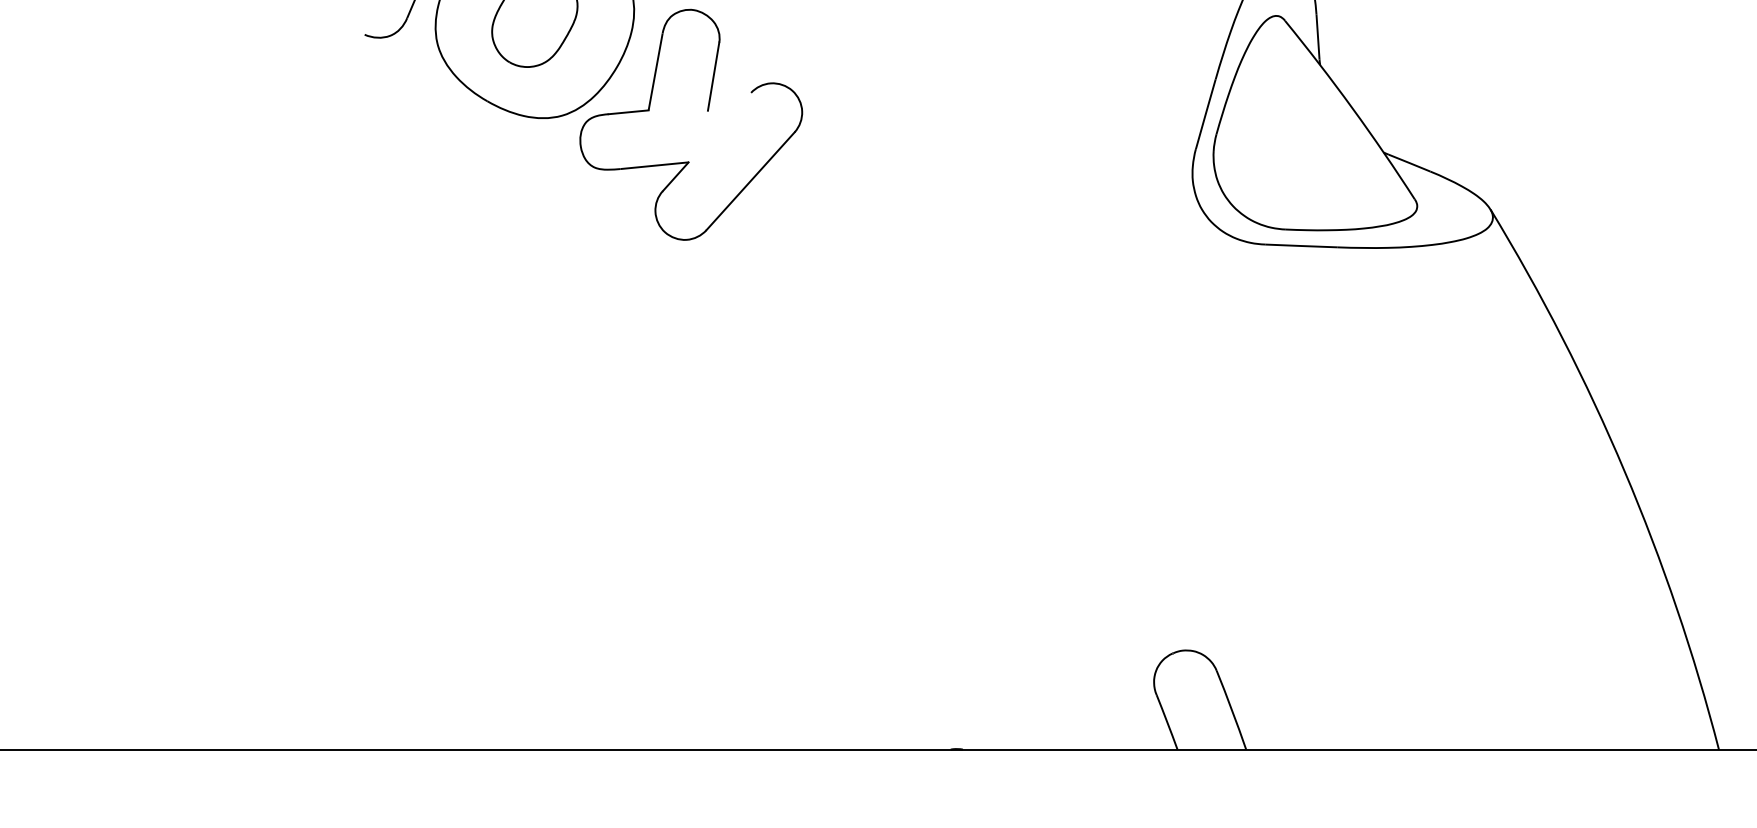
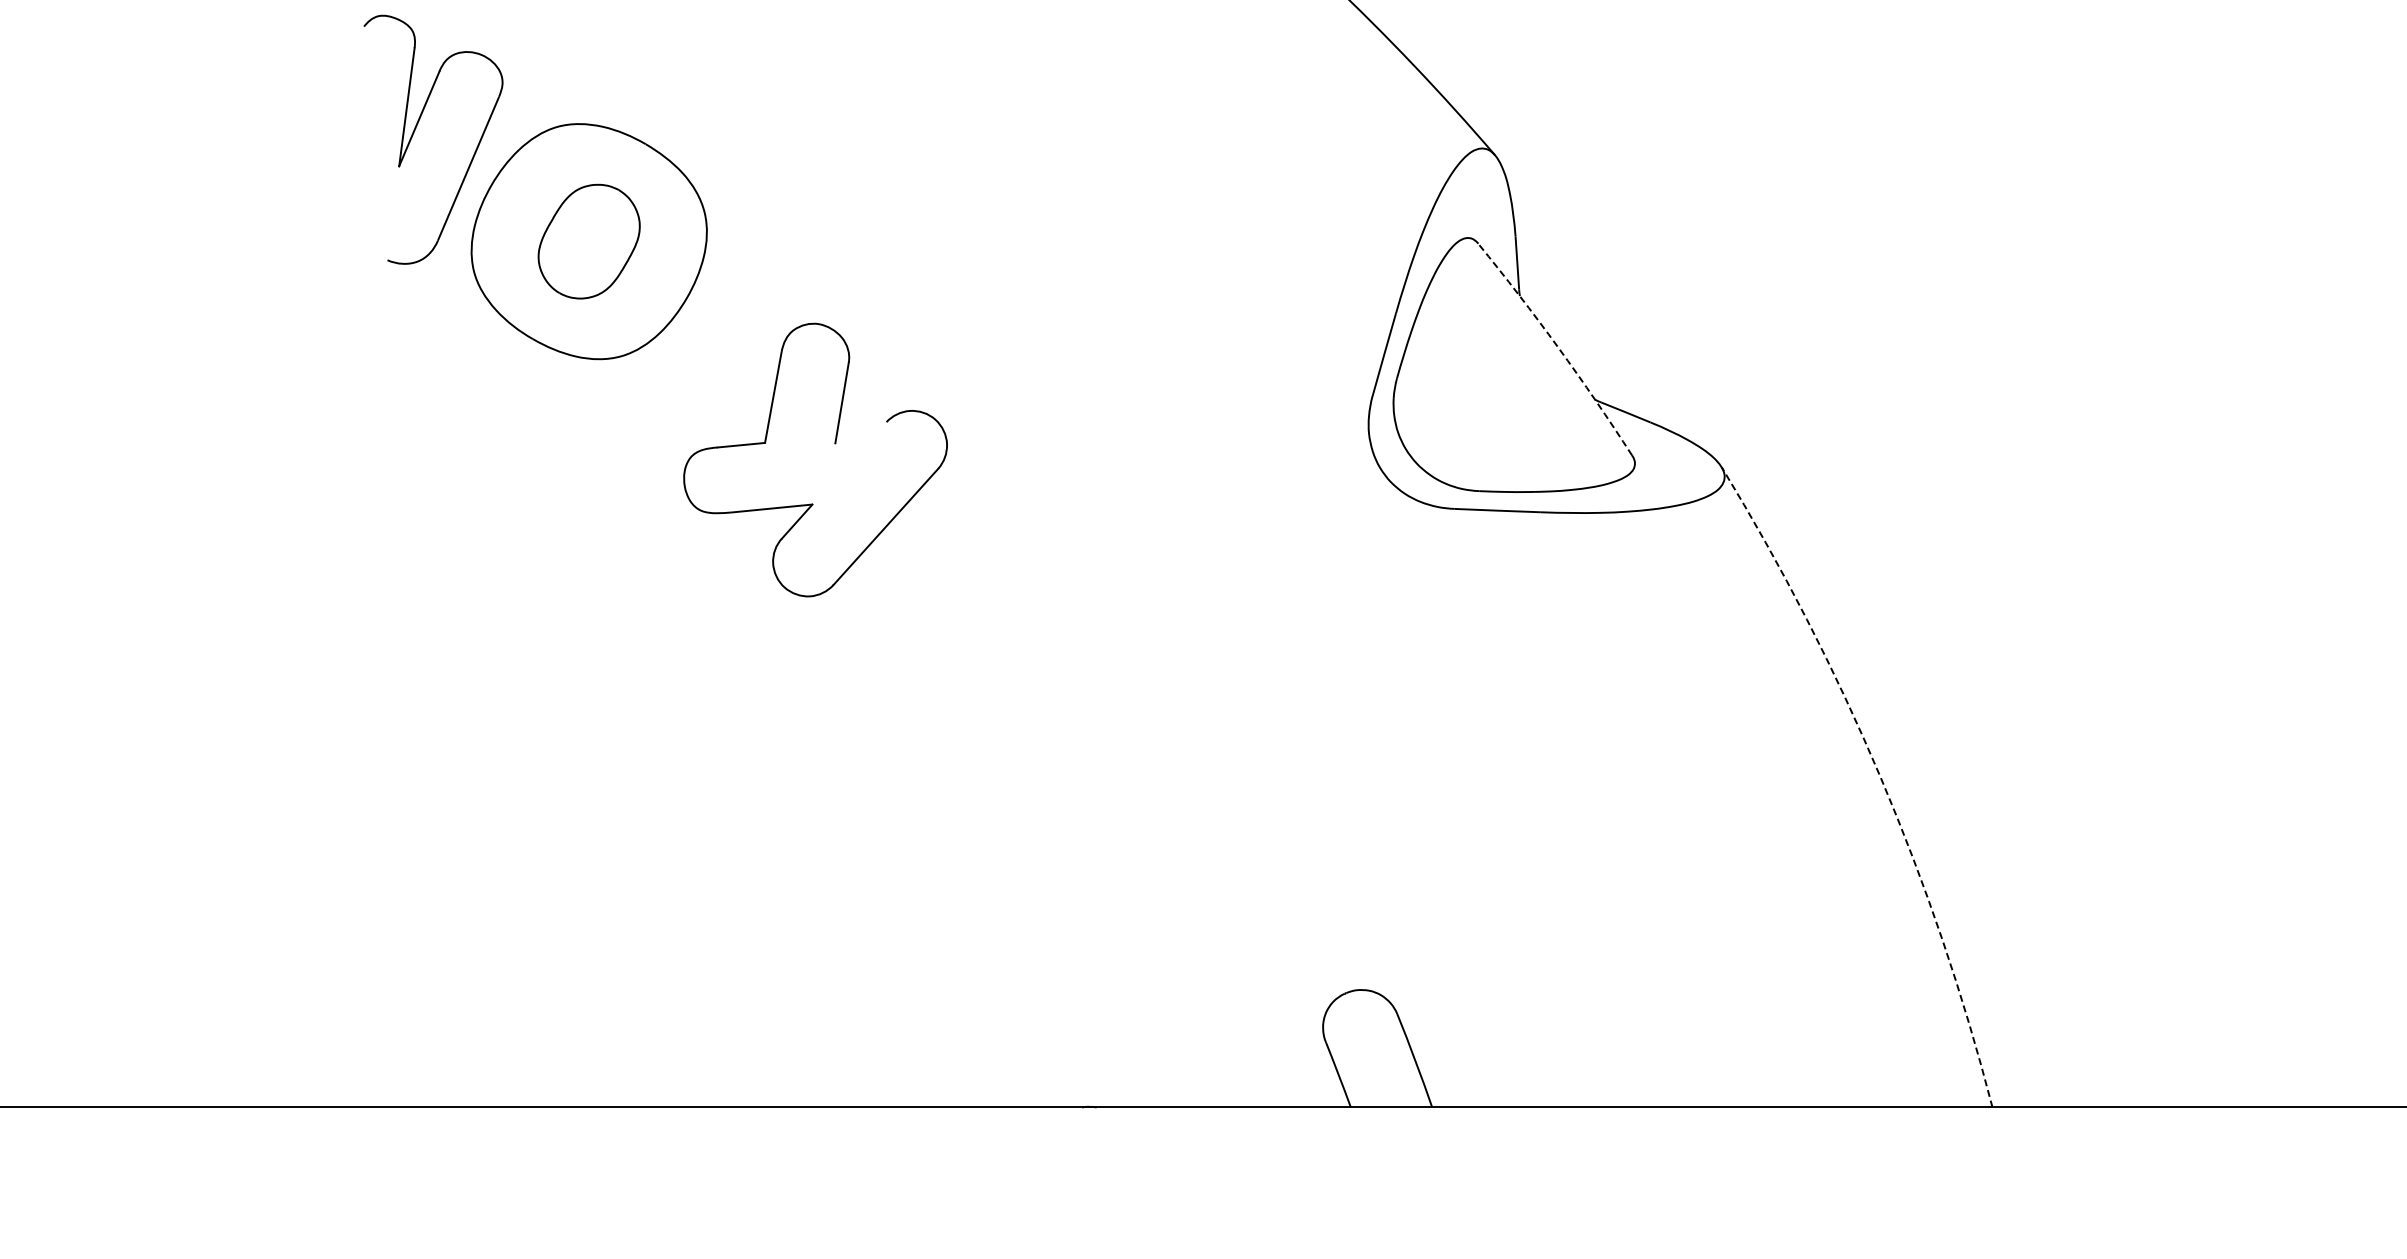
arc: (1352, 108) -> (1558, 347), solid -> dashed
part: (707, 111) -> (834, 444), moved
arc: (1624, 471) -> (1880, 777), solid -> dashed

